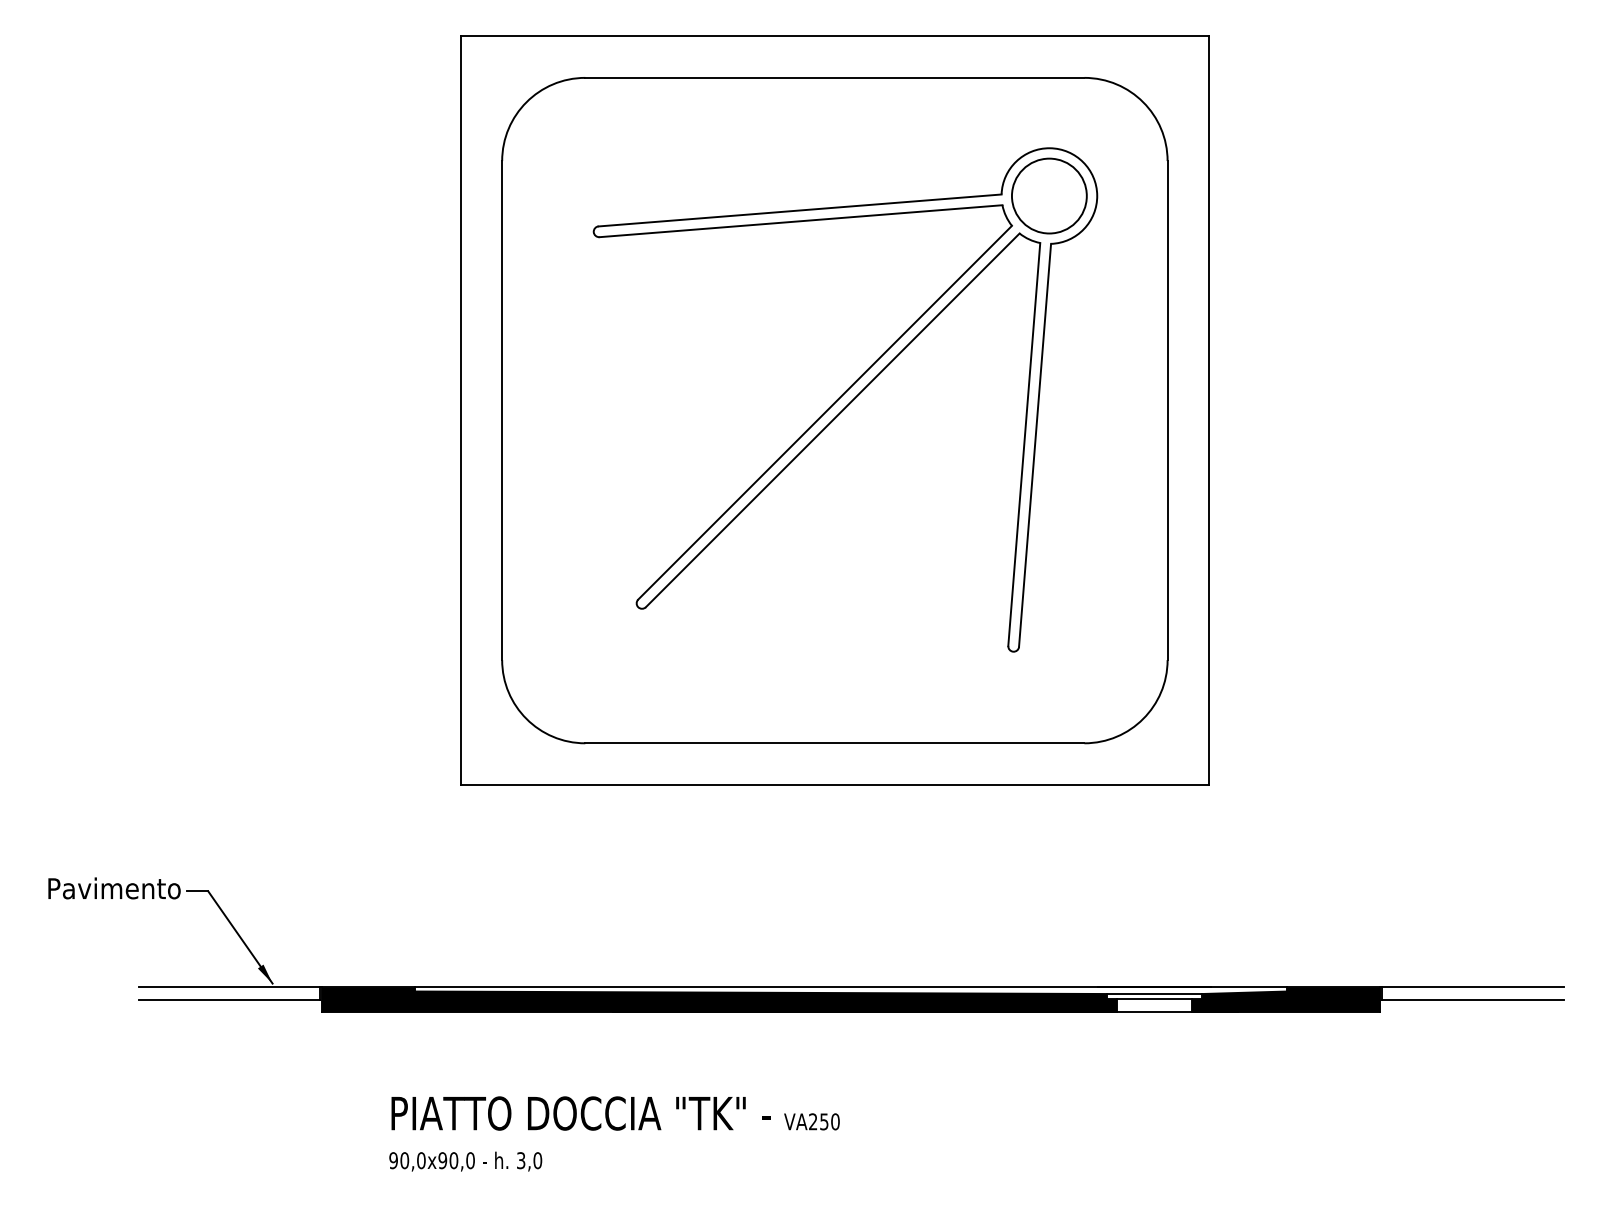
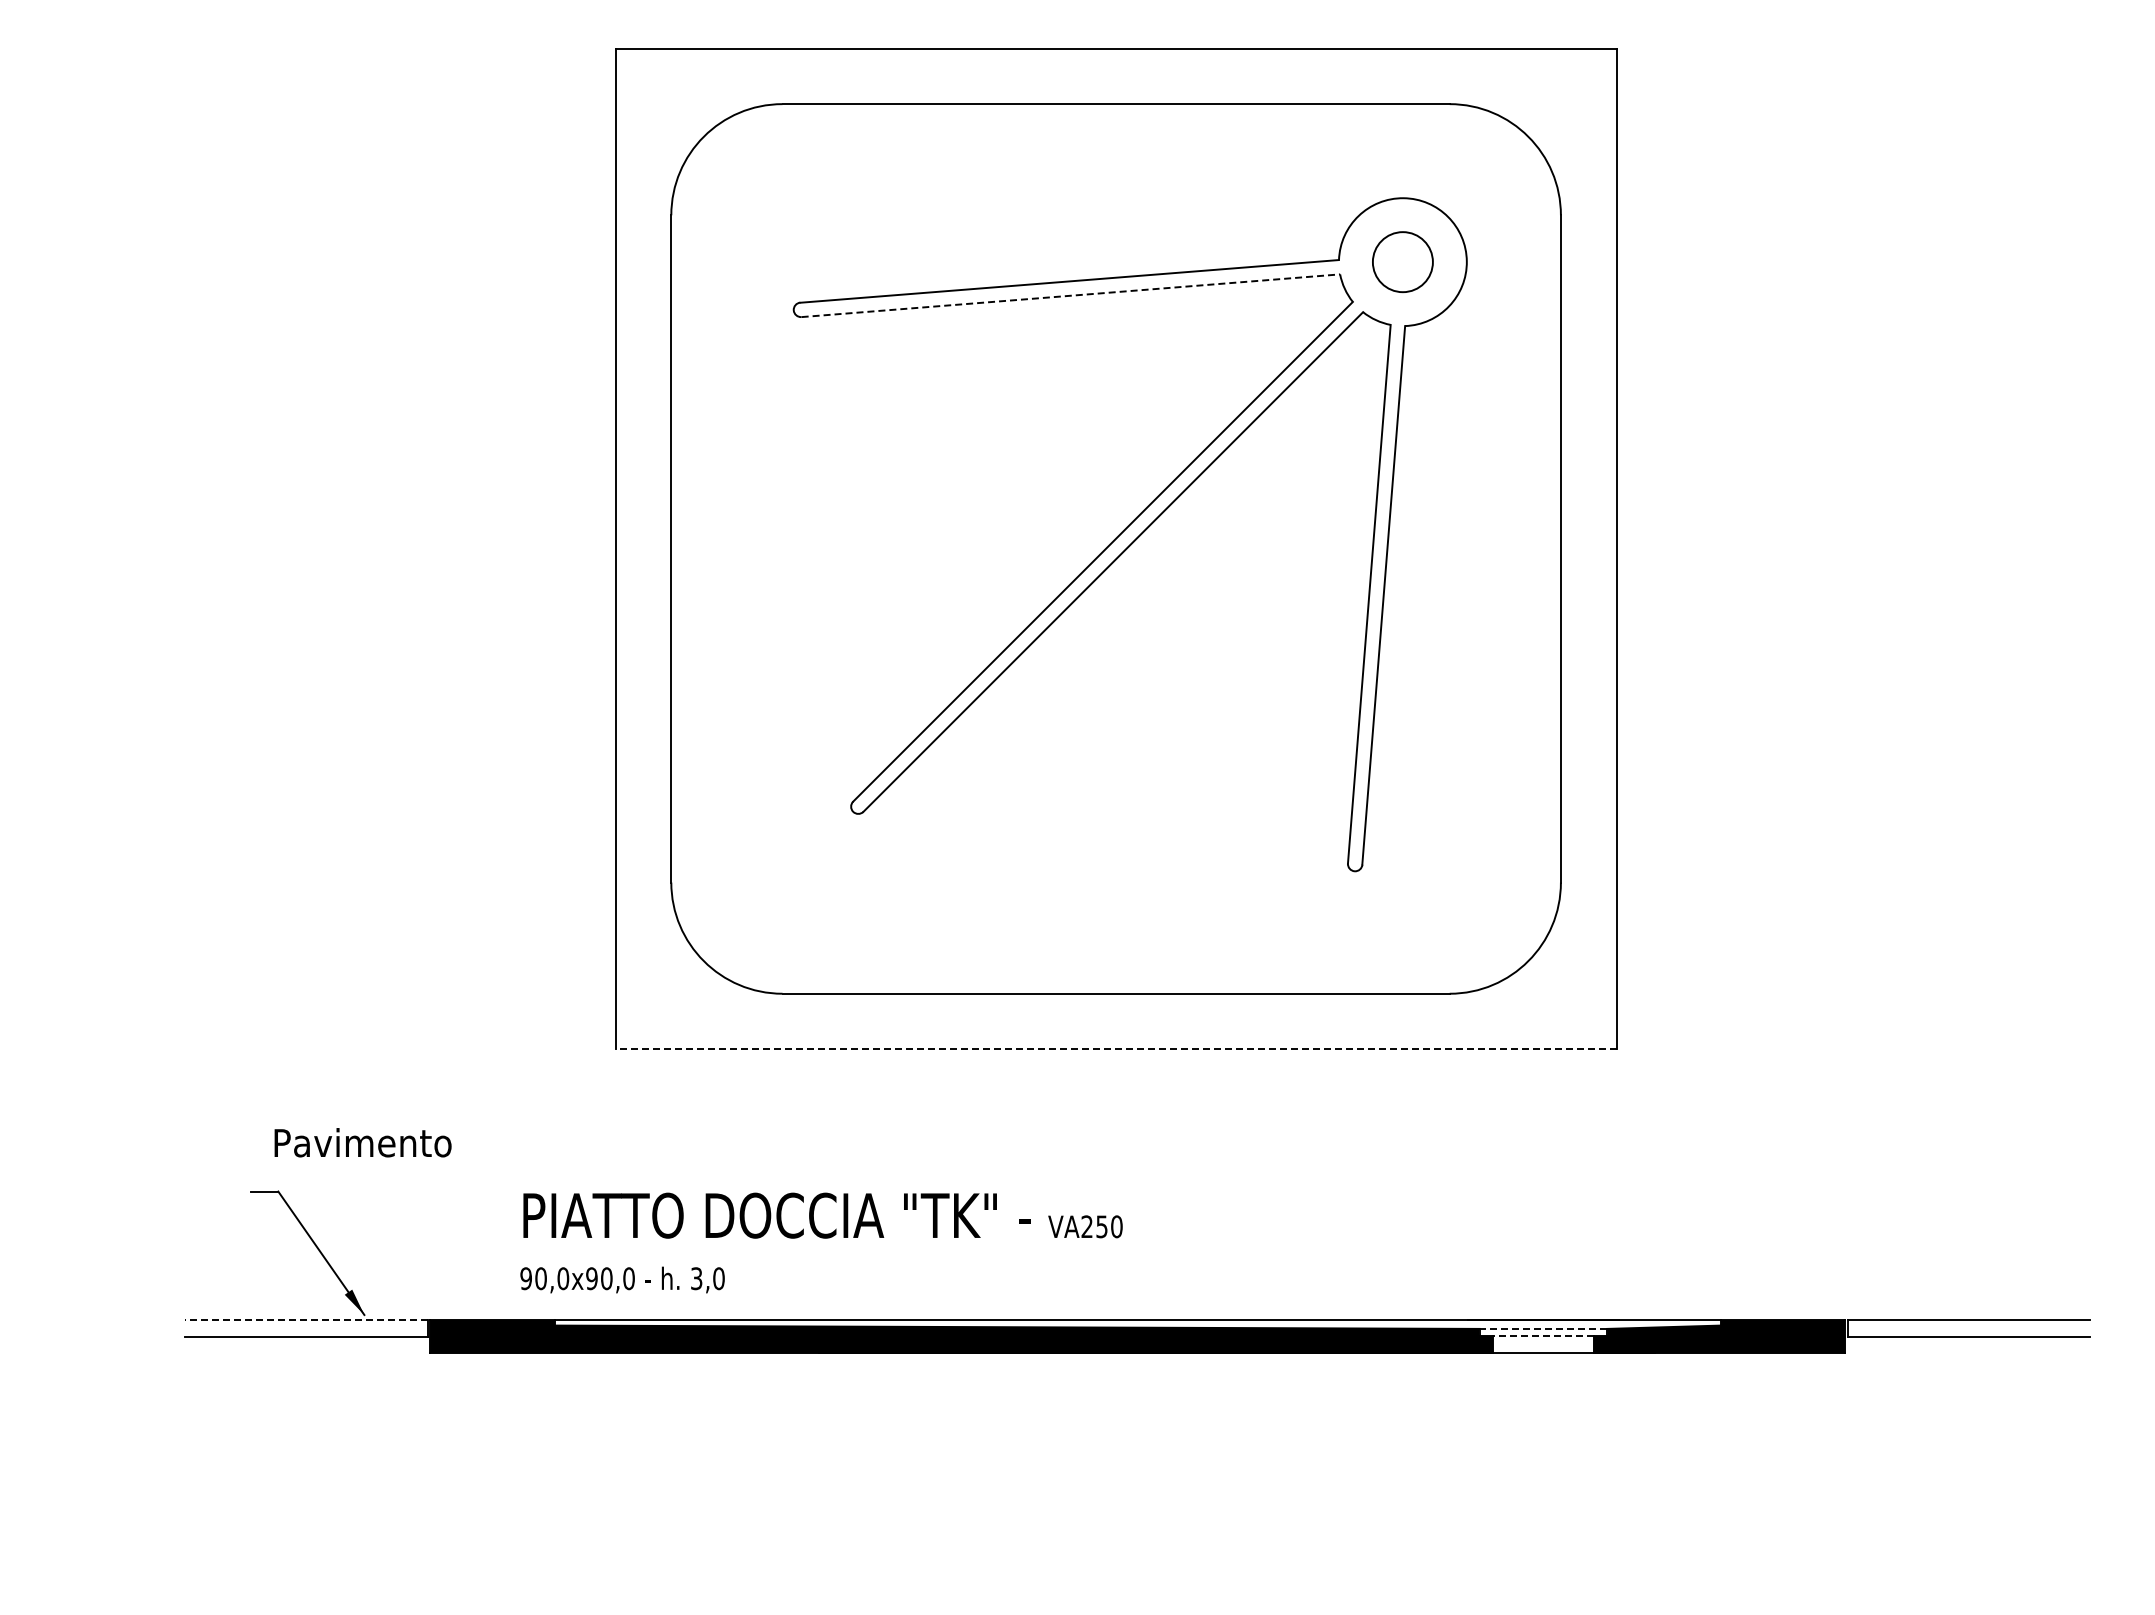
circle: (1049, 196) -> (1402, 262), size x0.6
line: (801, 221) -> (1071, 295), solid -> dashed
line: (834, 785) -> (1115, 1049), solid -> dashed
text: (114, 888) -> (362, 1142), moved
line: (229, 987) -> (306, 1320), solid -> dashed
line: (1154, 993) -> (1543, 1328), solid -> dashed
line: (1153, 998) -> (1542, 1335), solid -> dashed
text: (614, 1133) -> (821, 1242), moved

